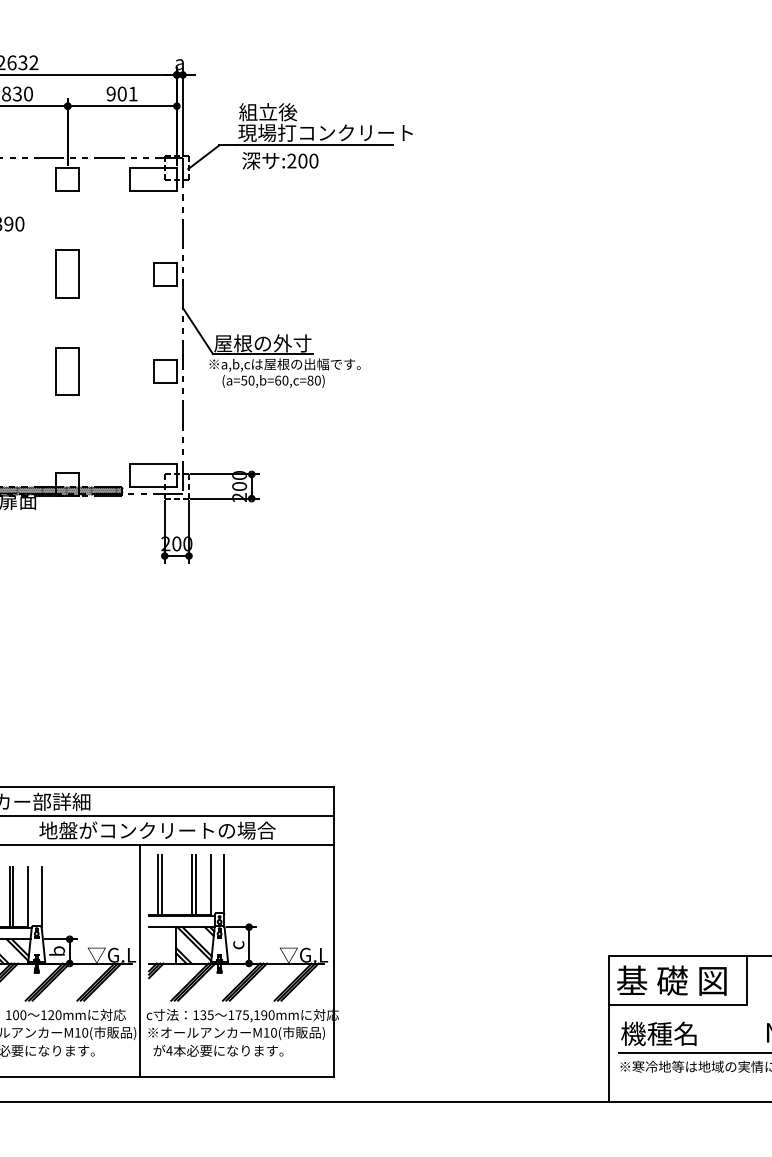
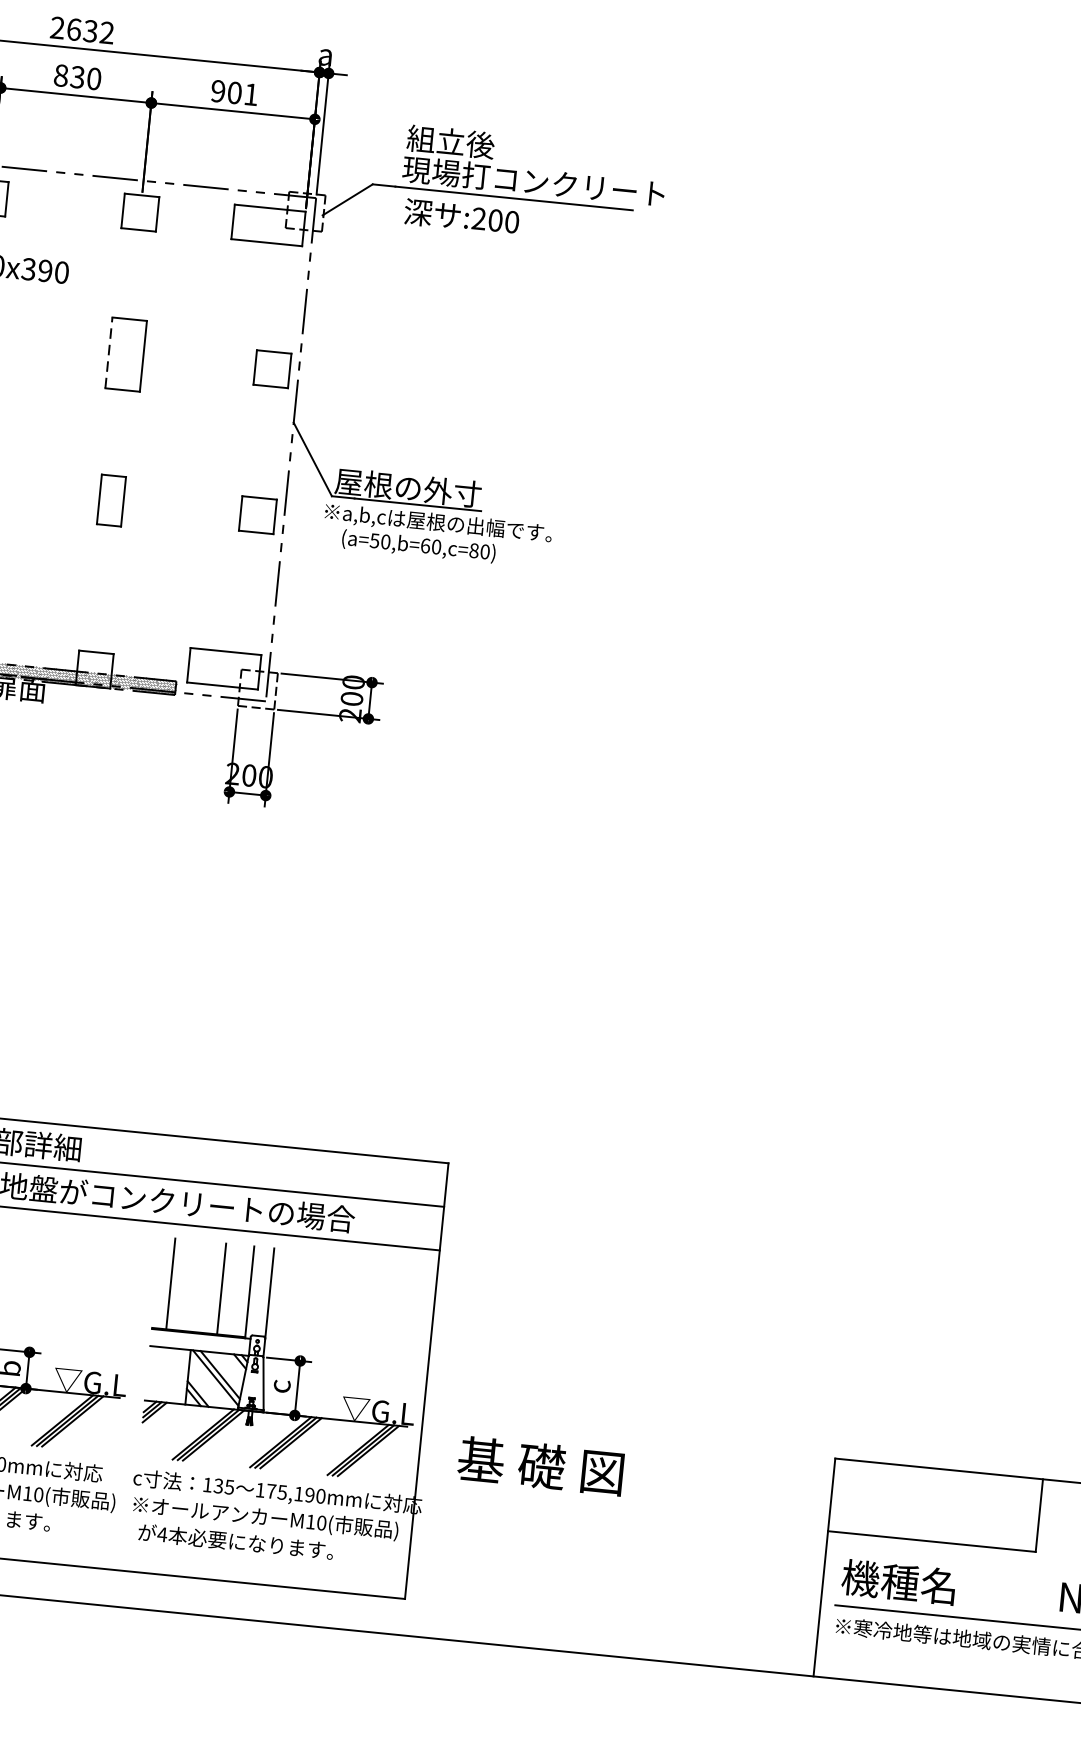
line: (56, 274) -> (109, 353), solid -> dashed
part: (67, 371) -> (111, 500), size x0.7
line: (162, 884) -> (176, 1284), removed
line: (196, 884) -> (227, 1289), removed
line: (140, 960) -> (132, 1394), removed
text: (671, 980) -> (540, 1465), moved

